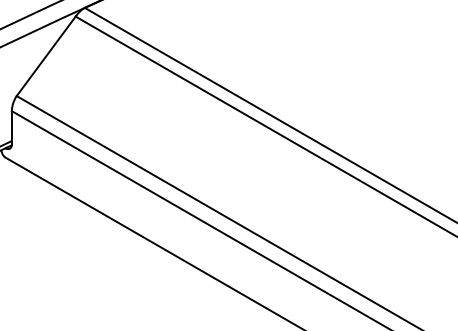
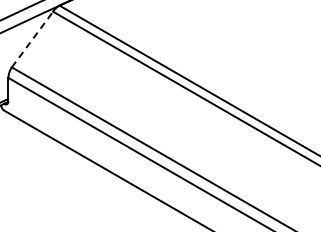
line: (46, 56) -> (32, 39), solid -> dashed

